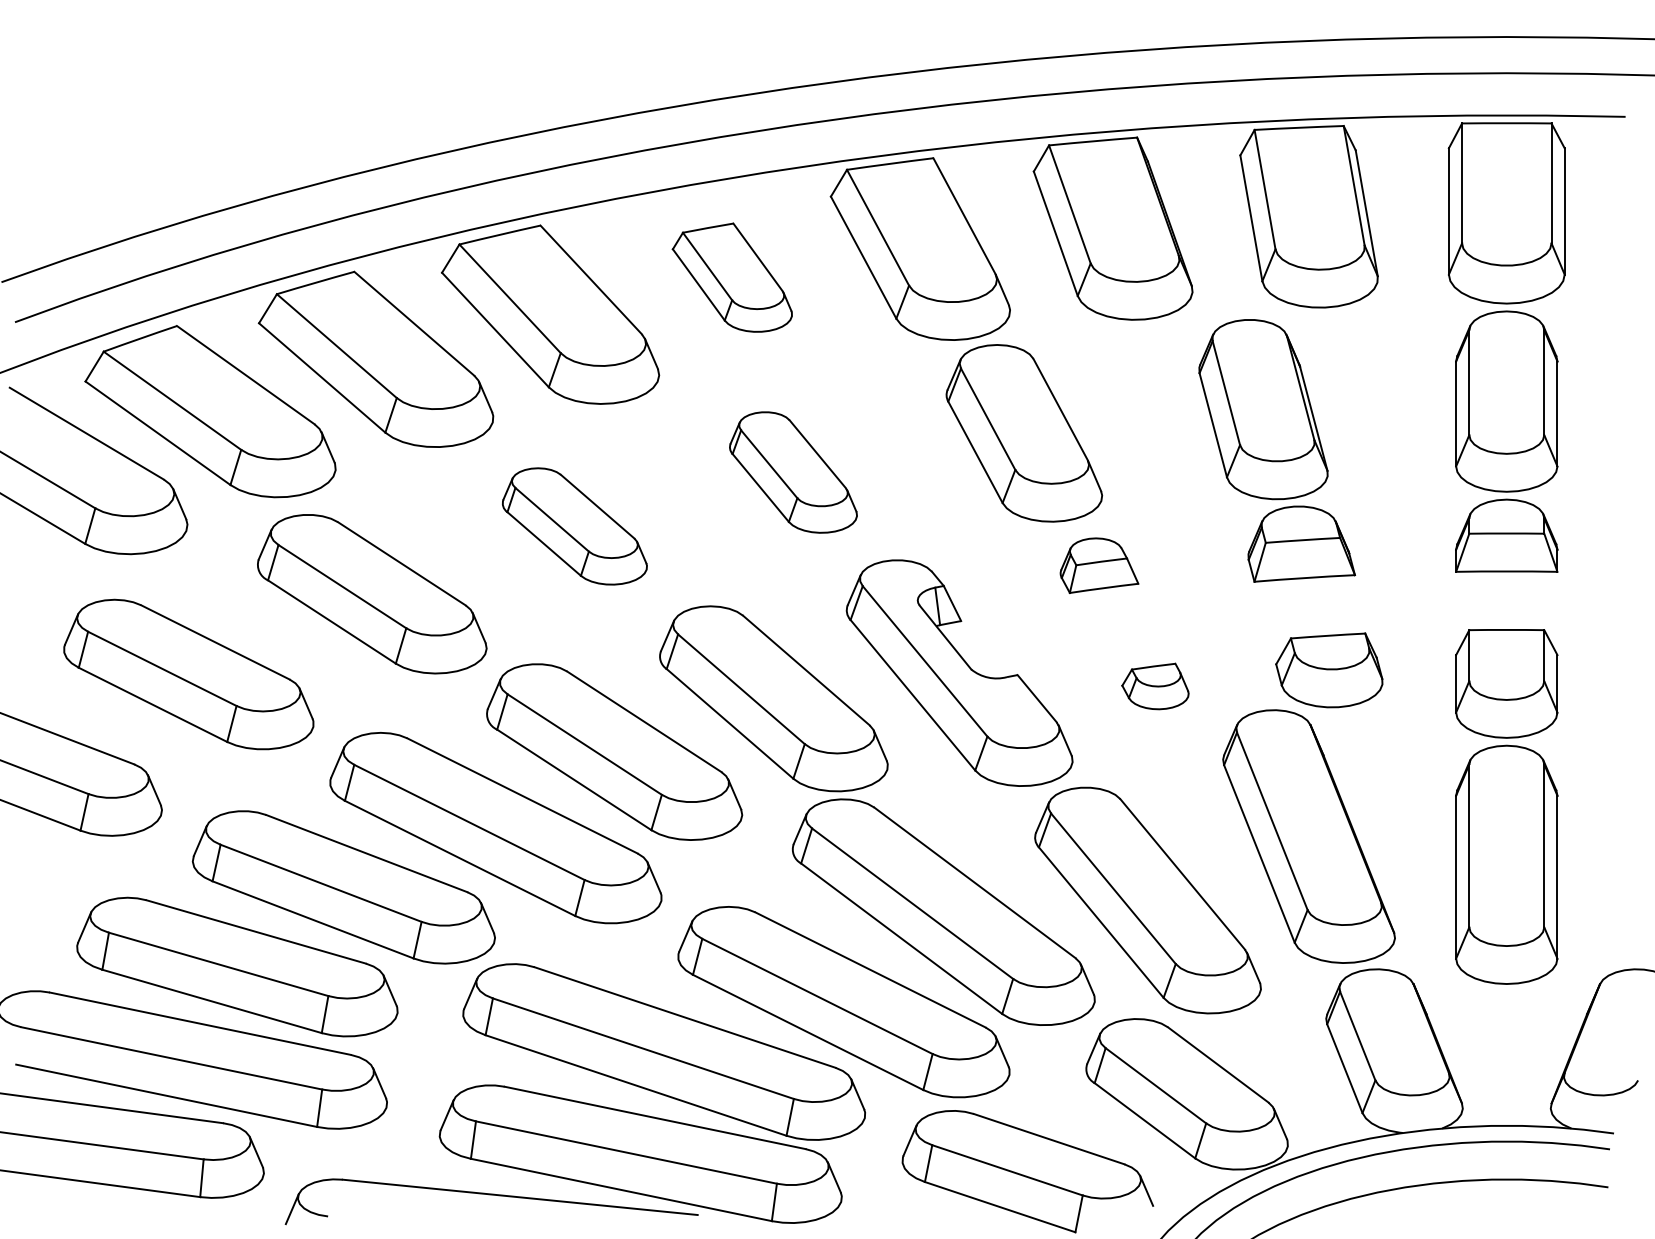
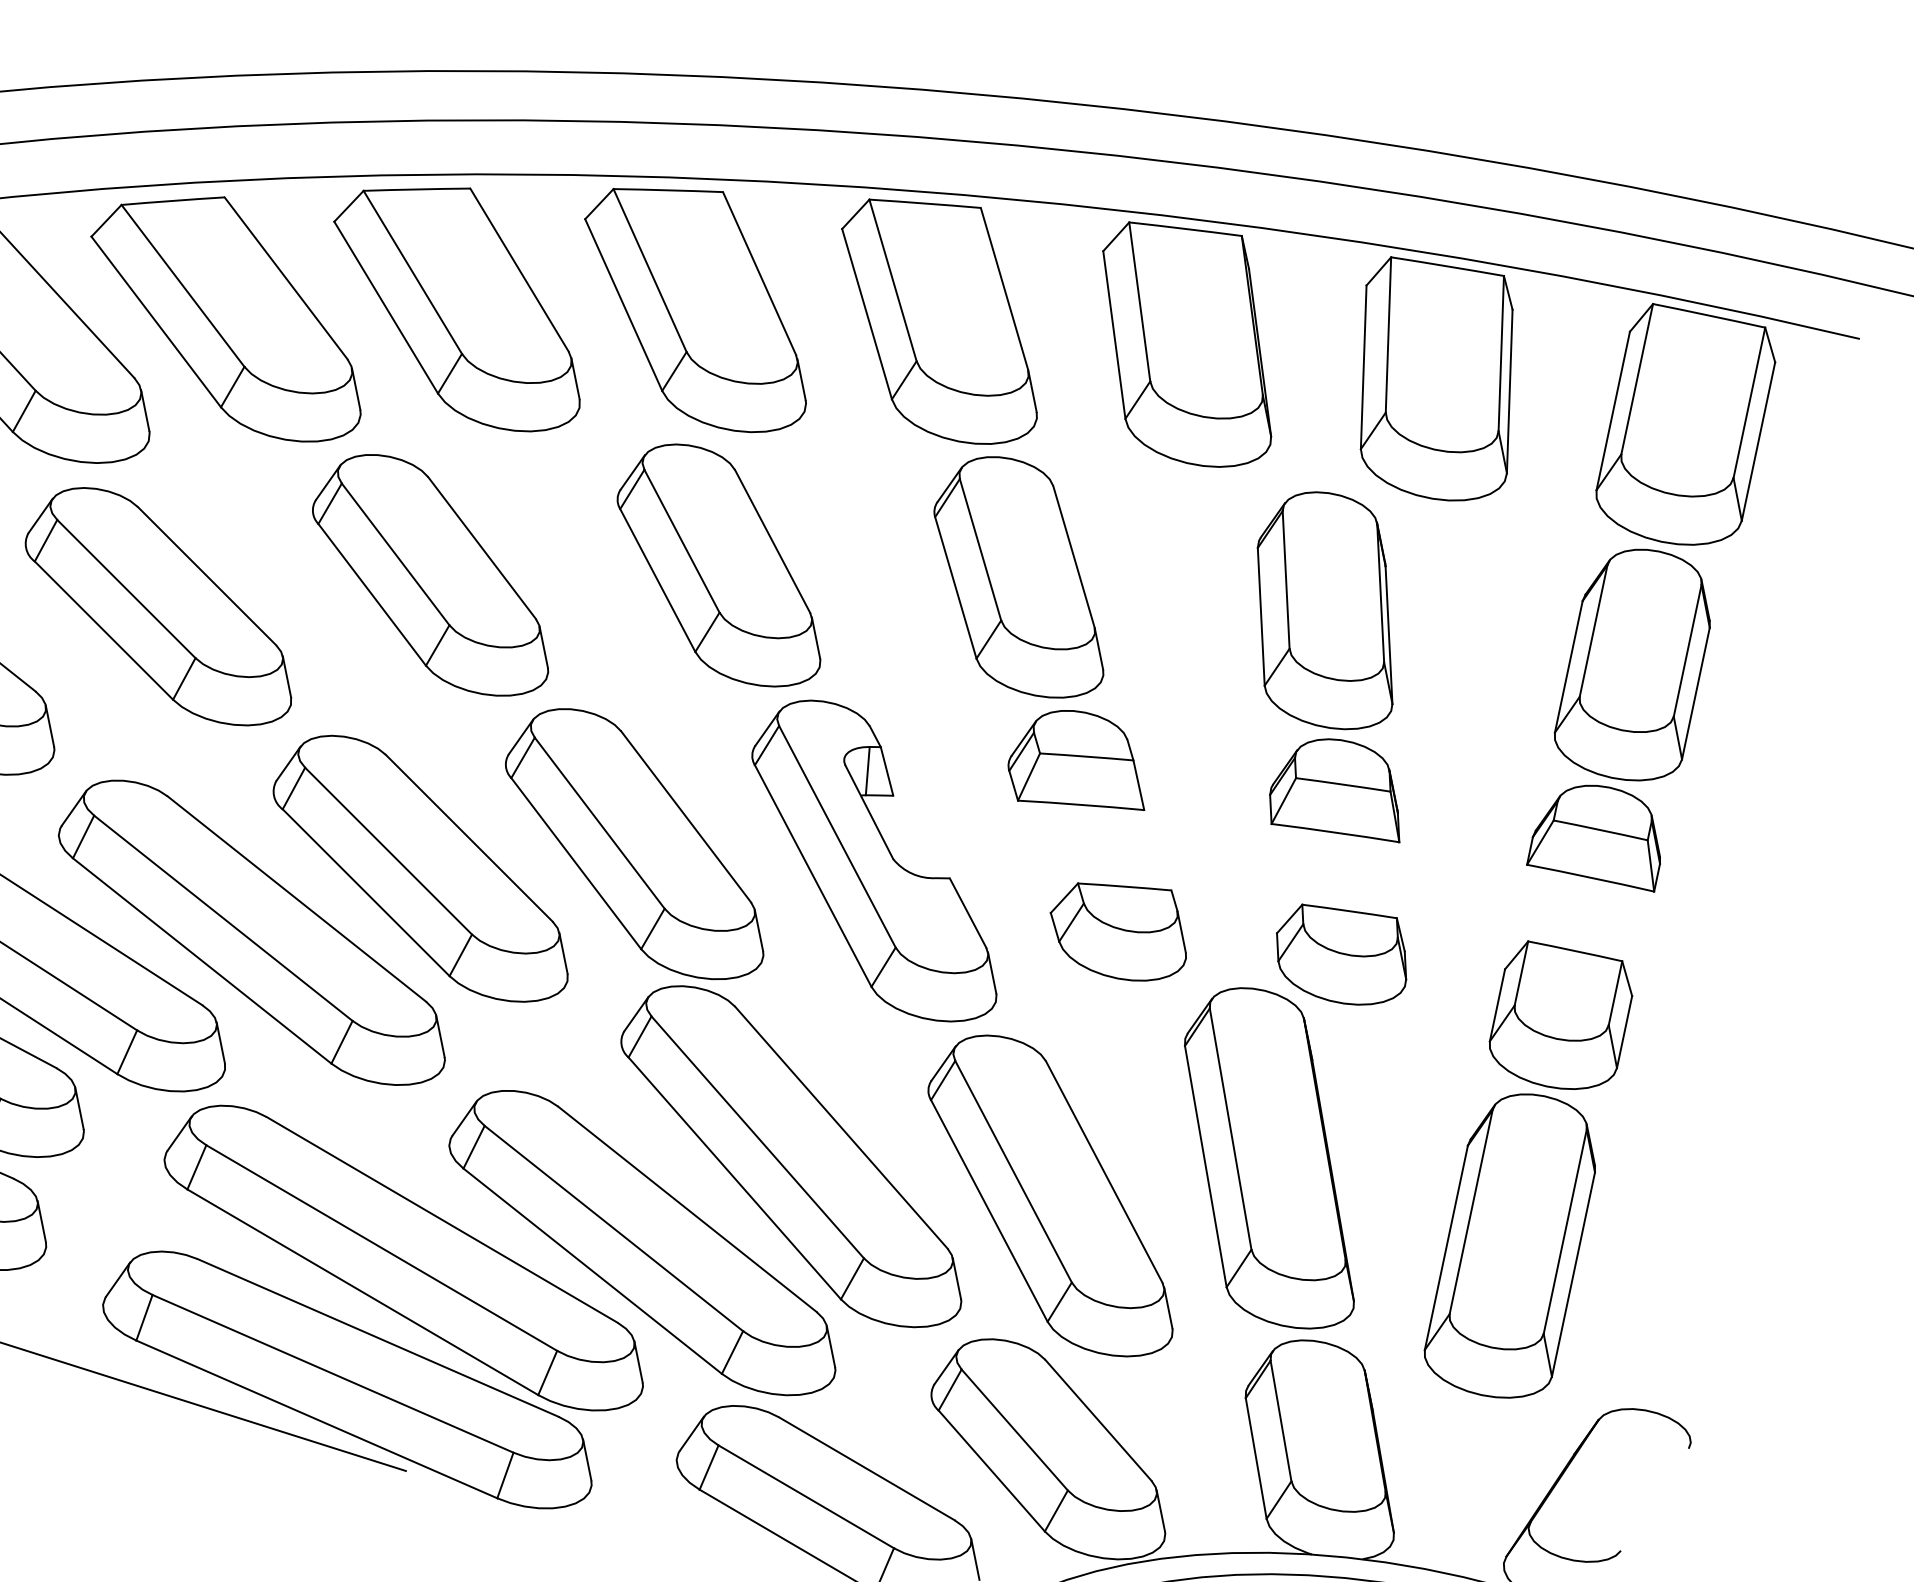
part: (732, 277) -> (697, 304), size x1.67
part: (793, 472) -> (722, 565), size x1.43
part: (574, 526) -> (433, 574), size x1.43
part: (1099, 565) -> (1081, 762), size x1.43
part: (1155, 686) -> (1119, 929), size x1.67

